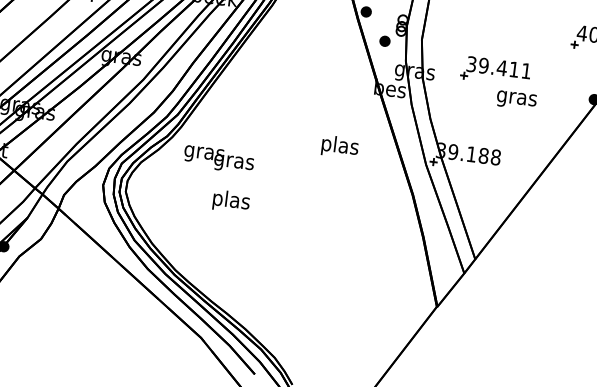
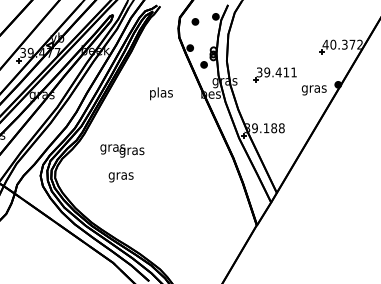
text: (515, 100) -> (313, 90), moved
text: (340, 146) -> (161, 93), moved
text: (219, 158) -> (122, 150), moved
text: (230, 200) -> (120, 175), plas -> gras

